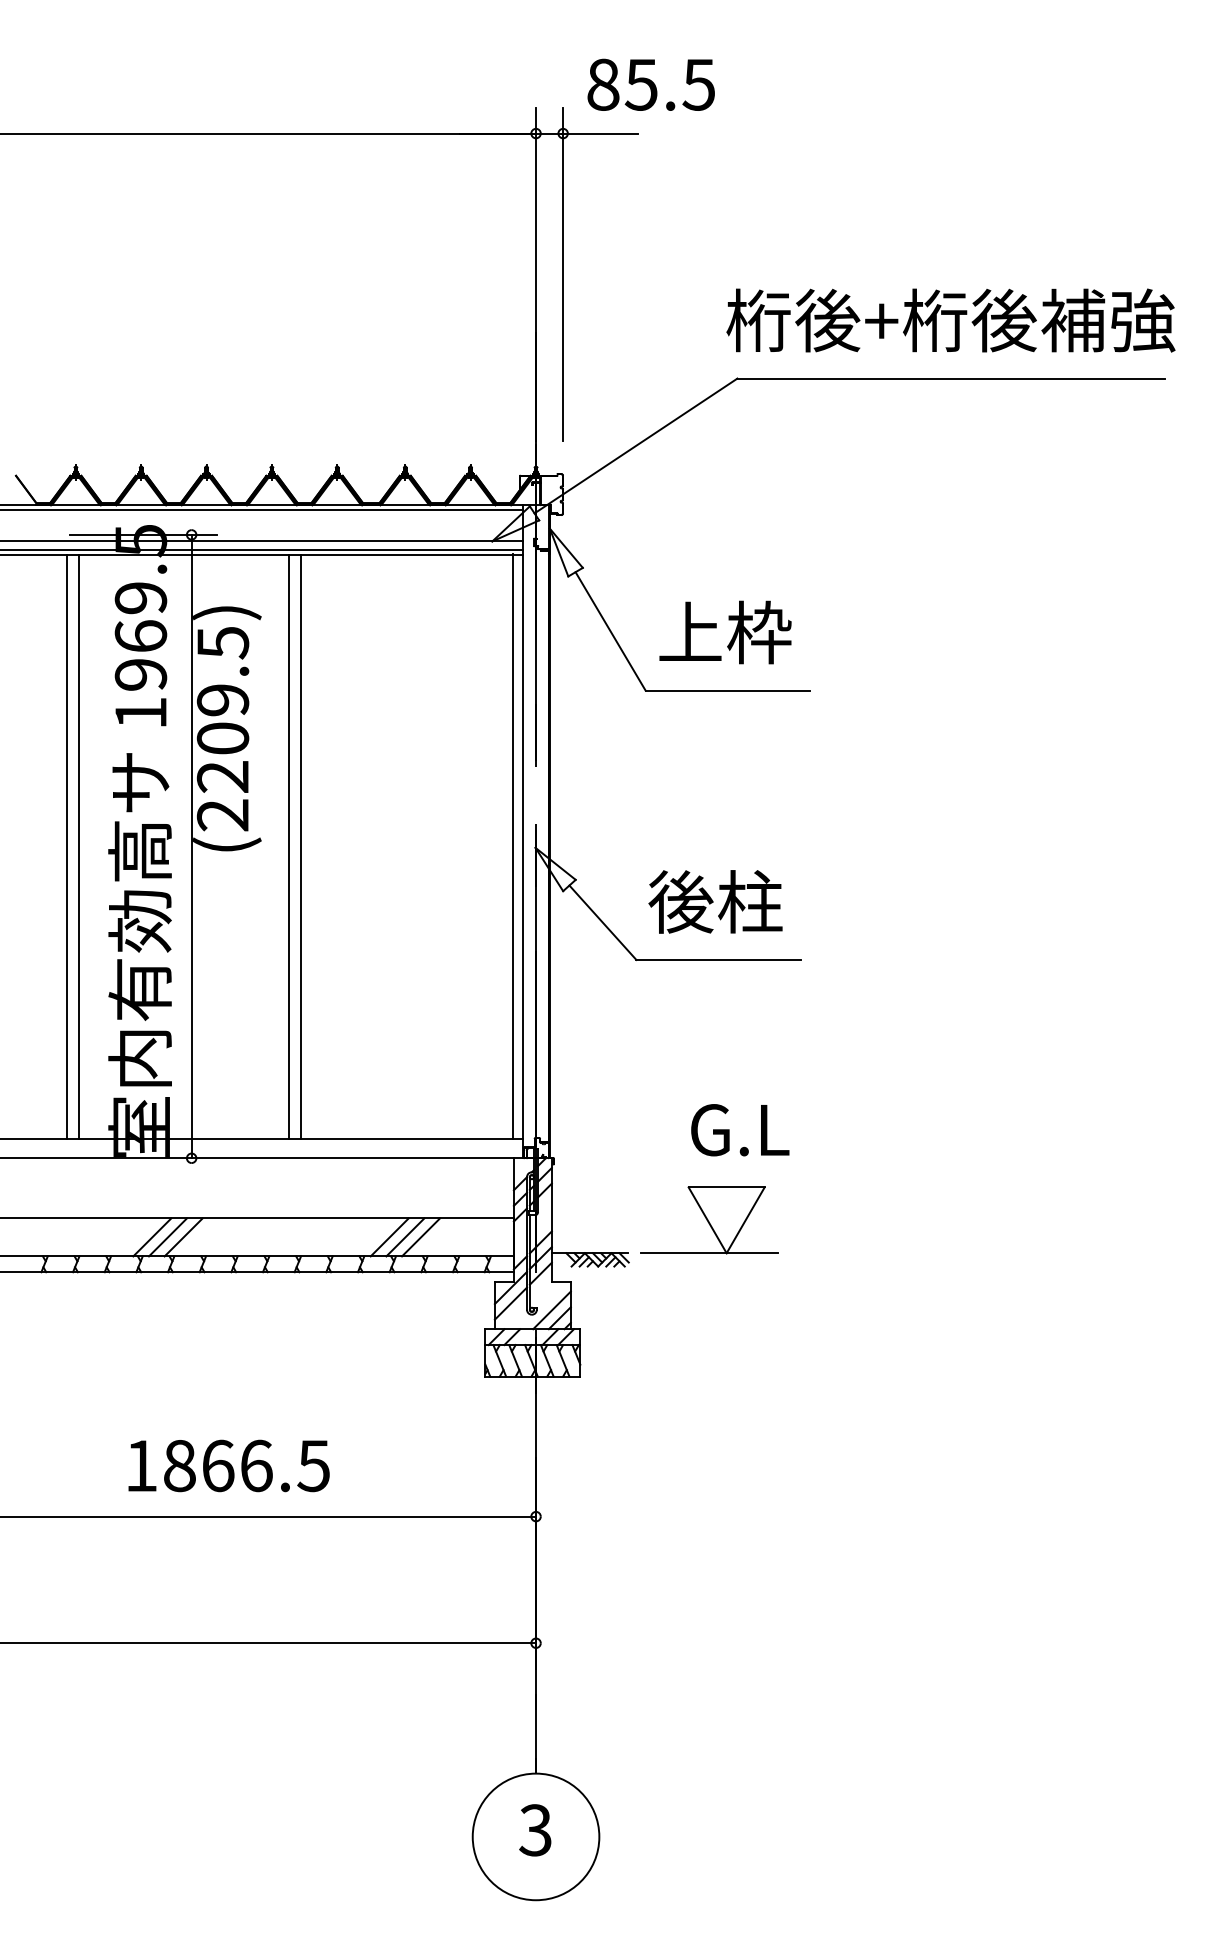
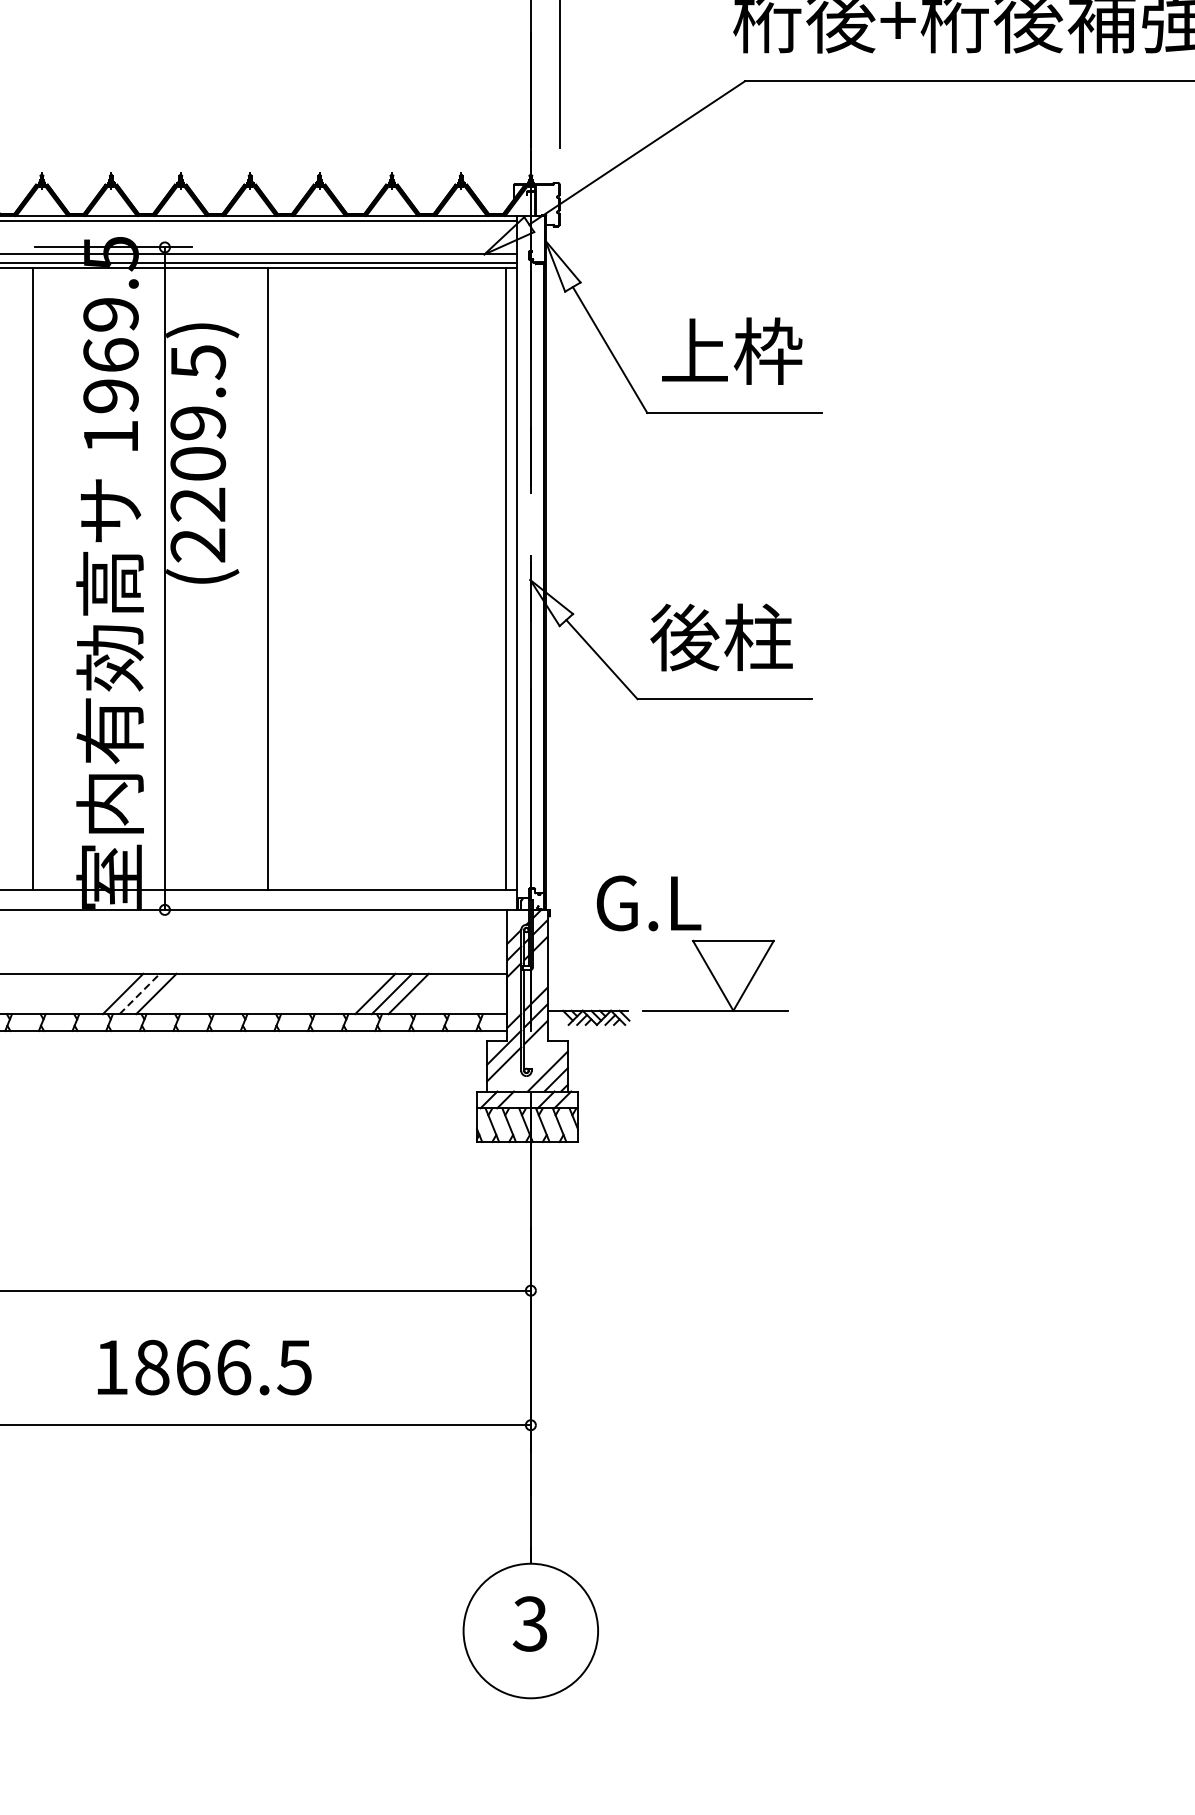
line: (78, 846) -> (44, 578), removed
line: (300, 846) -> (280, 578), removed
text: (740, 1130) -> (649, 903), moved
line: (167, 1237) -> (139, 994), solid -> dashed
text: (228, 1465) -> (204, 1367), moved

